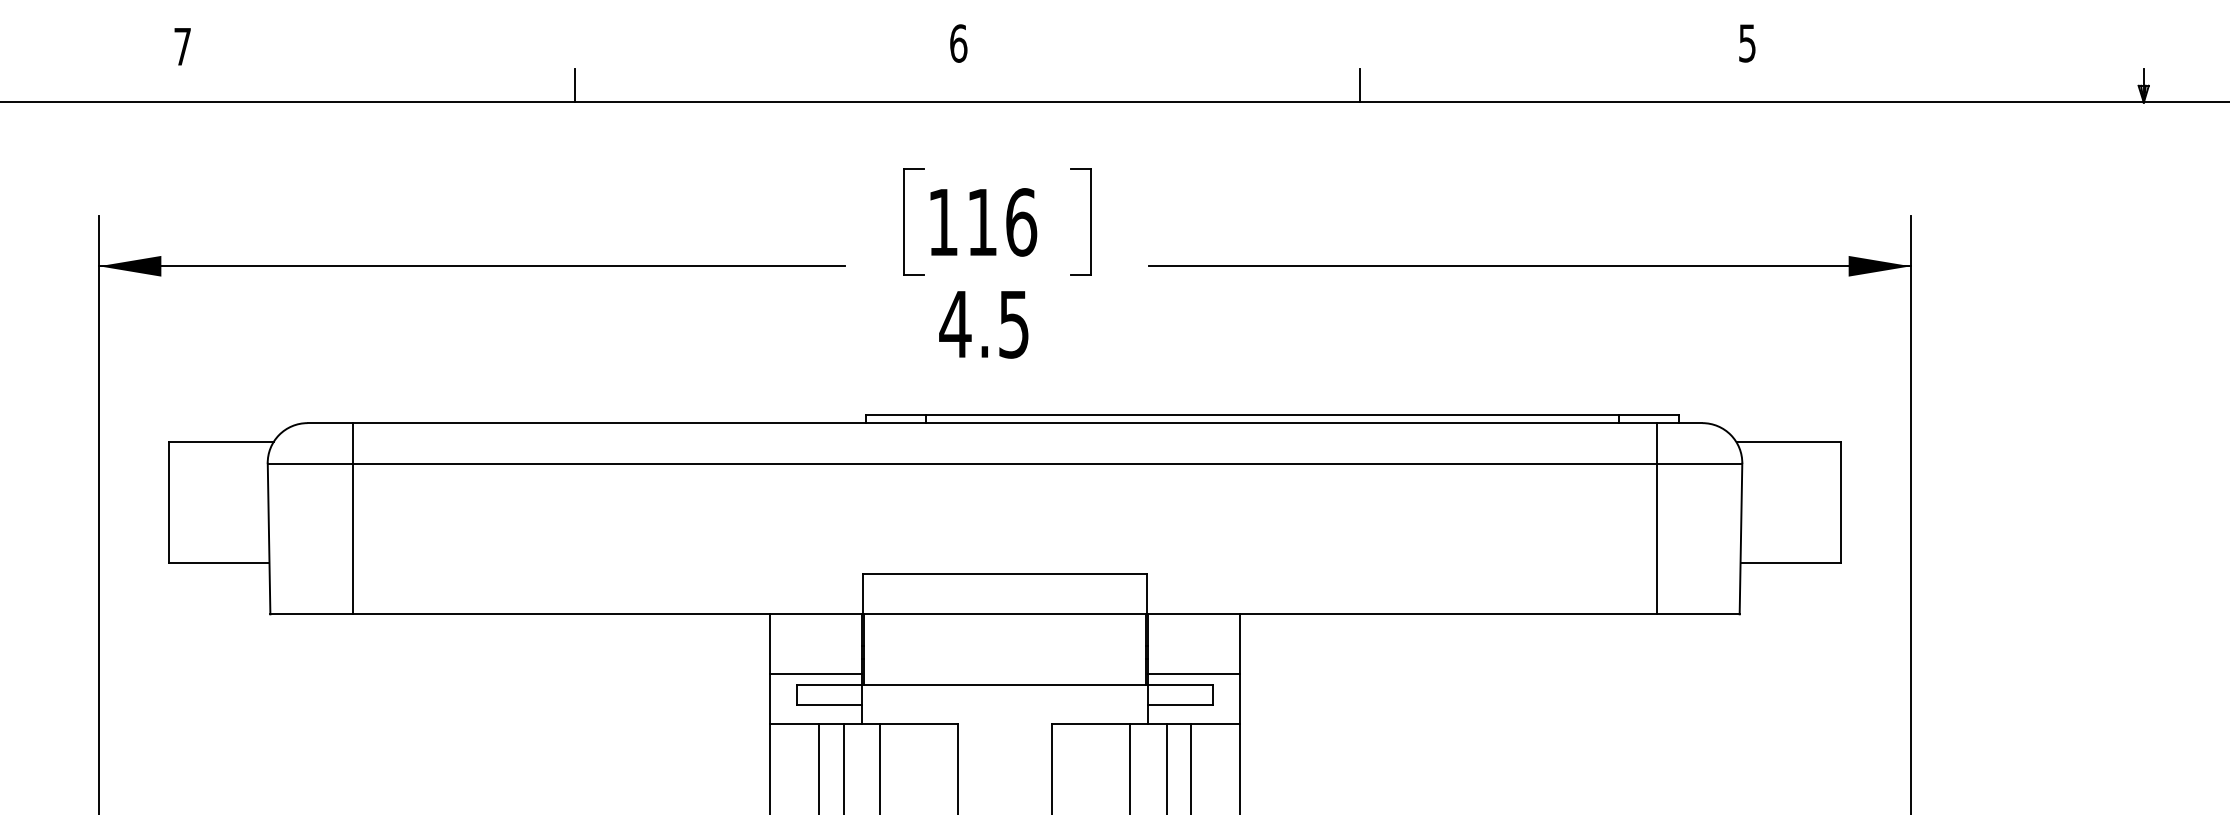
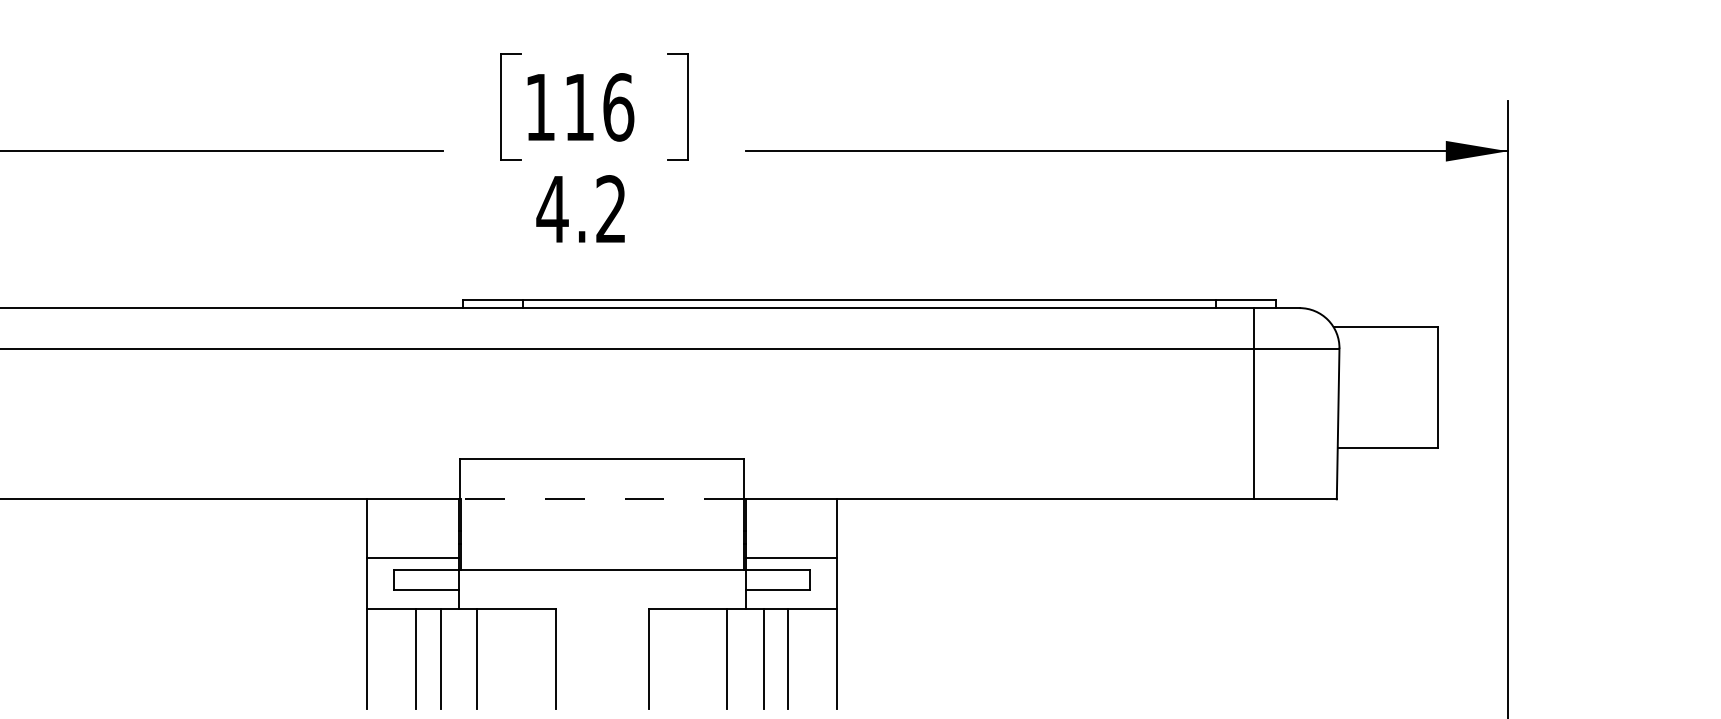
text: (1013, 324) -> (610, 209), 4.5 -> 4.2
line: (1005, 614) -> (602, 499), solid -> dashed

